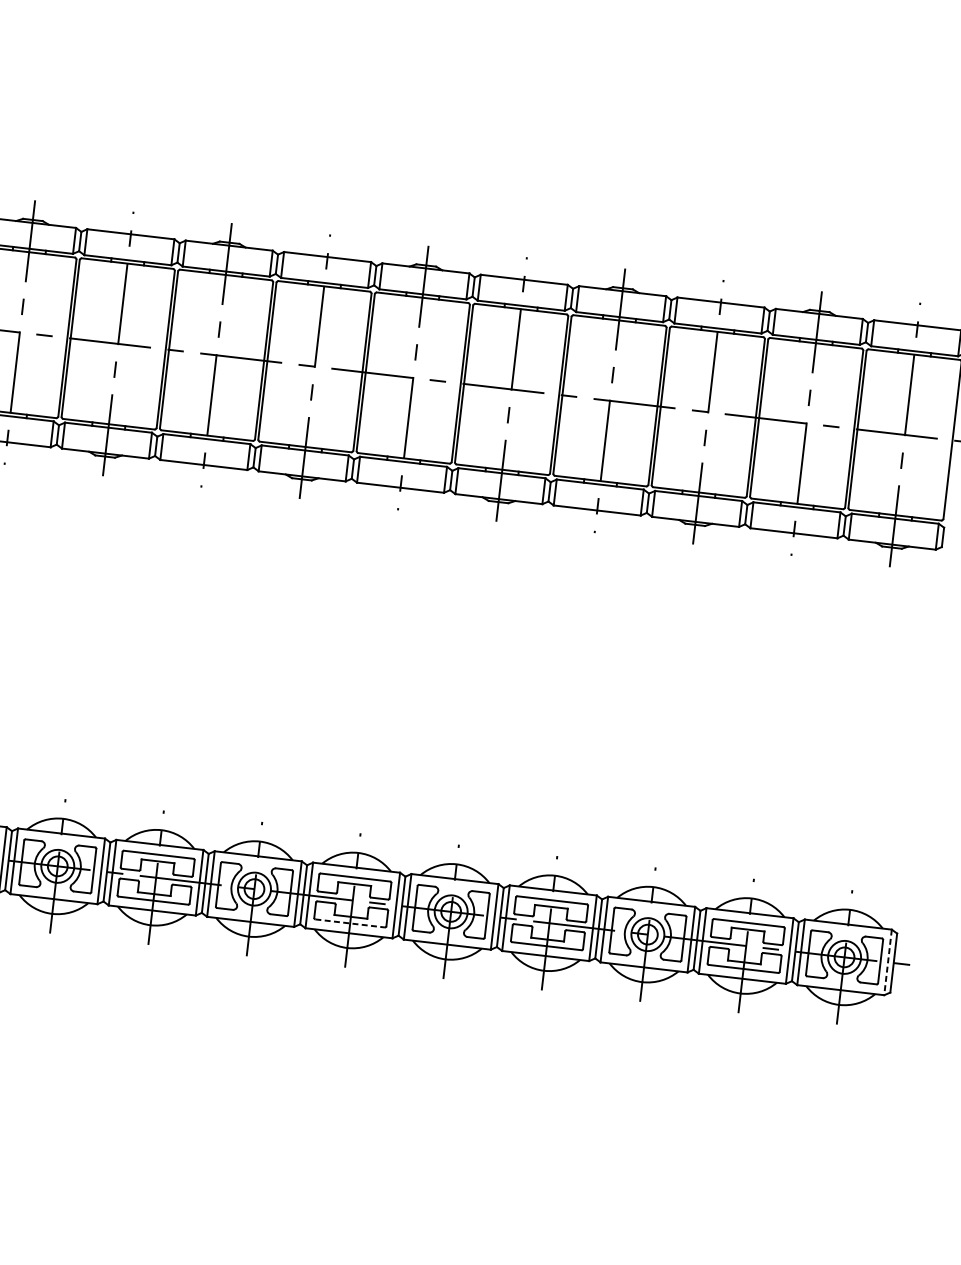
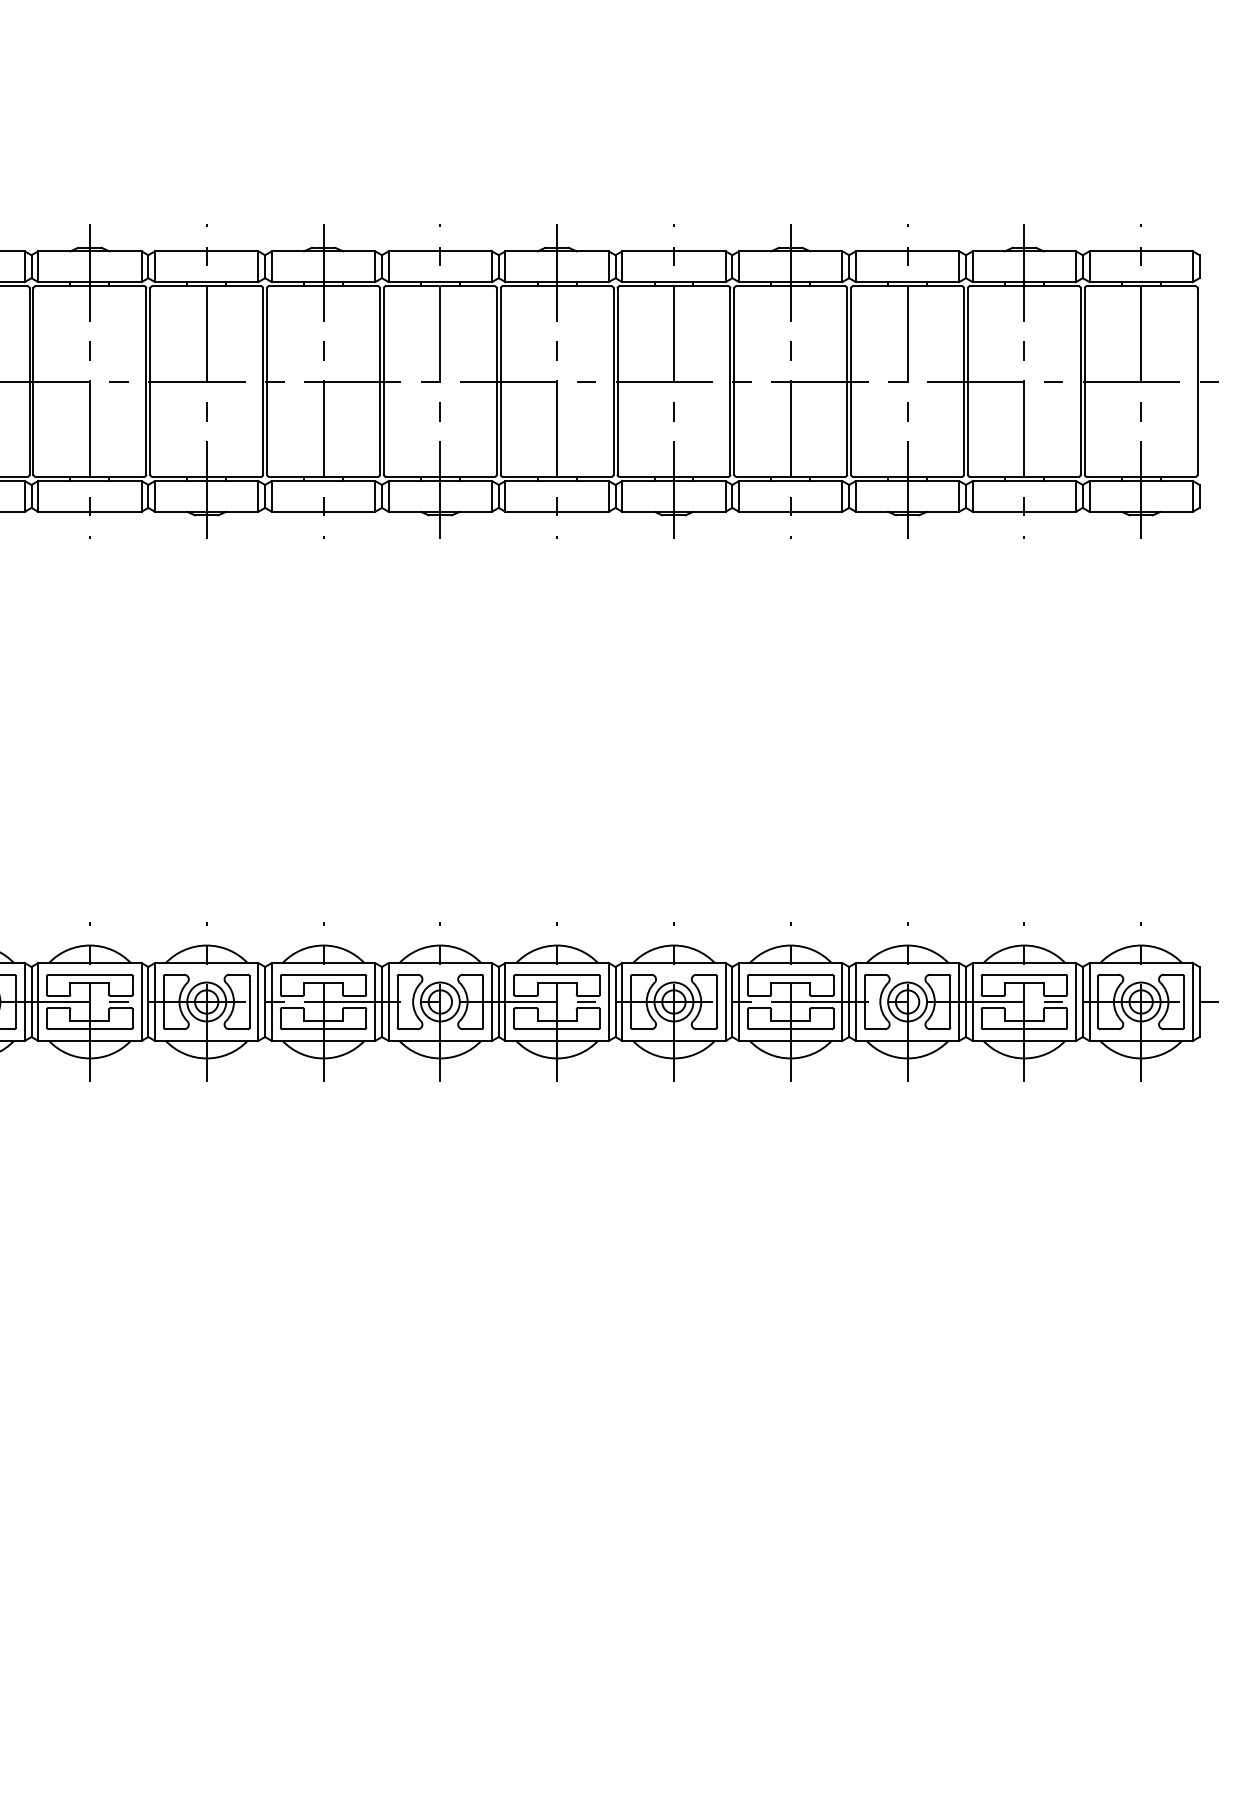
line: (350, 923) -> (557, 1029), dashed -> solid
line: (887, 962) -> (1192, 1002), dashed -> solid

